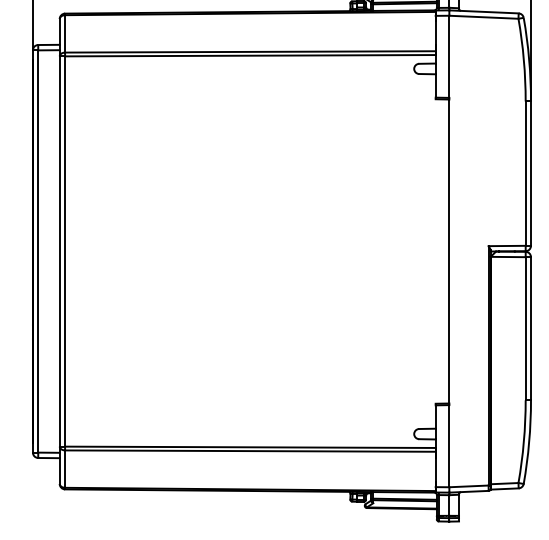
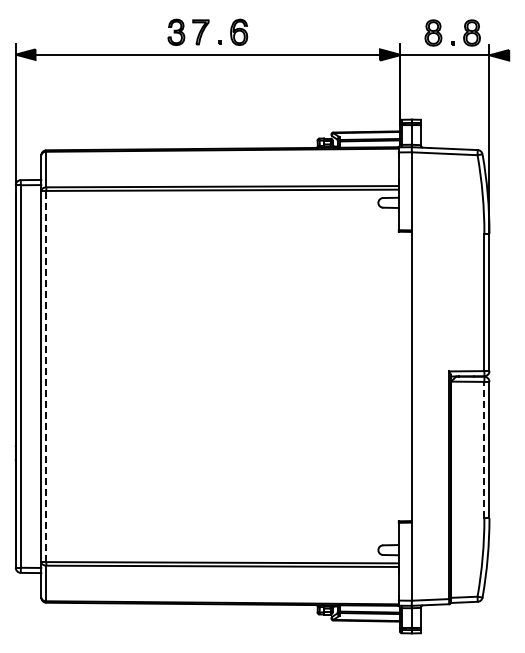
line: (65, 251) -> (46, 376), solid -> dashed
line: (525, 328) -> (484, 449), solid -> dashed

